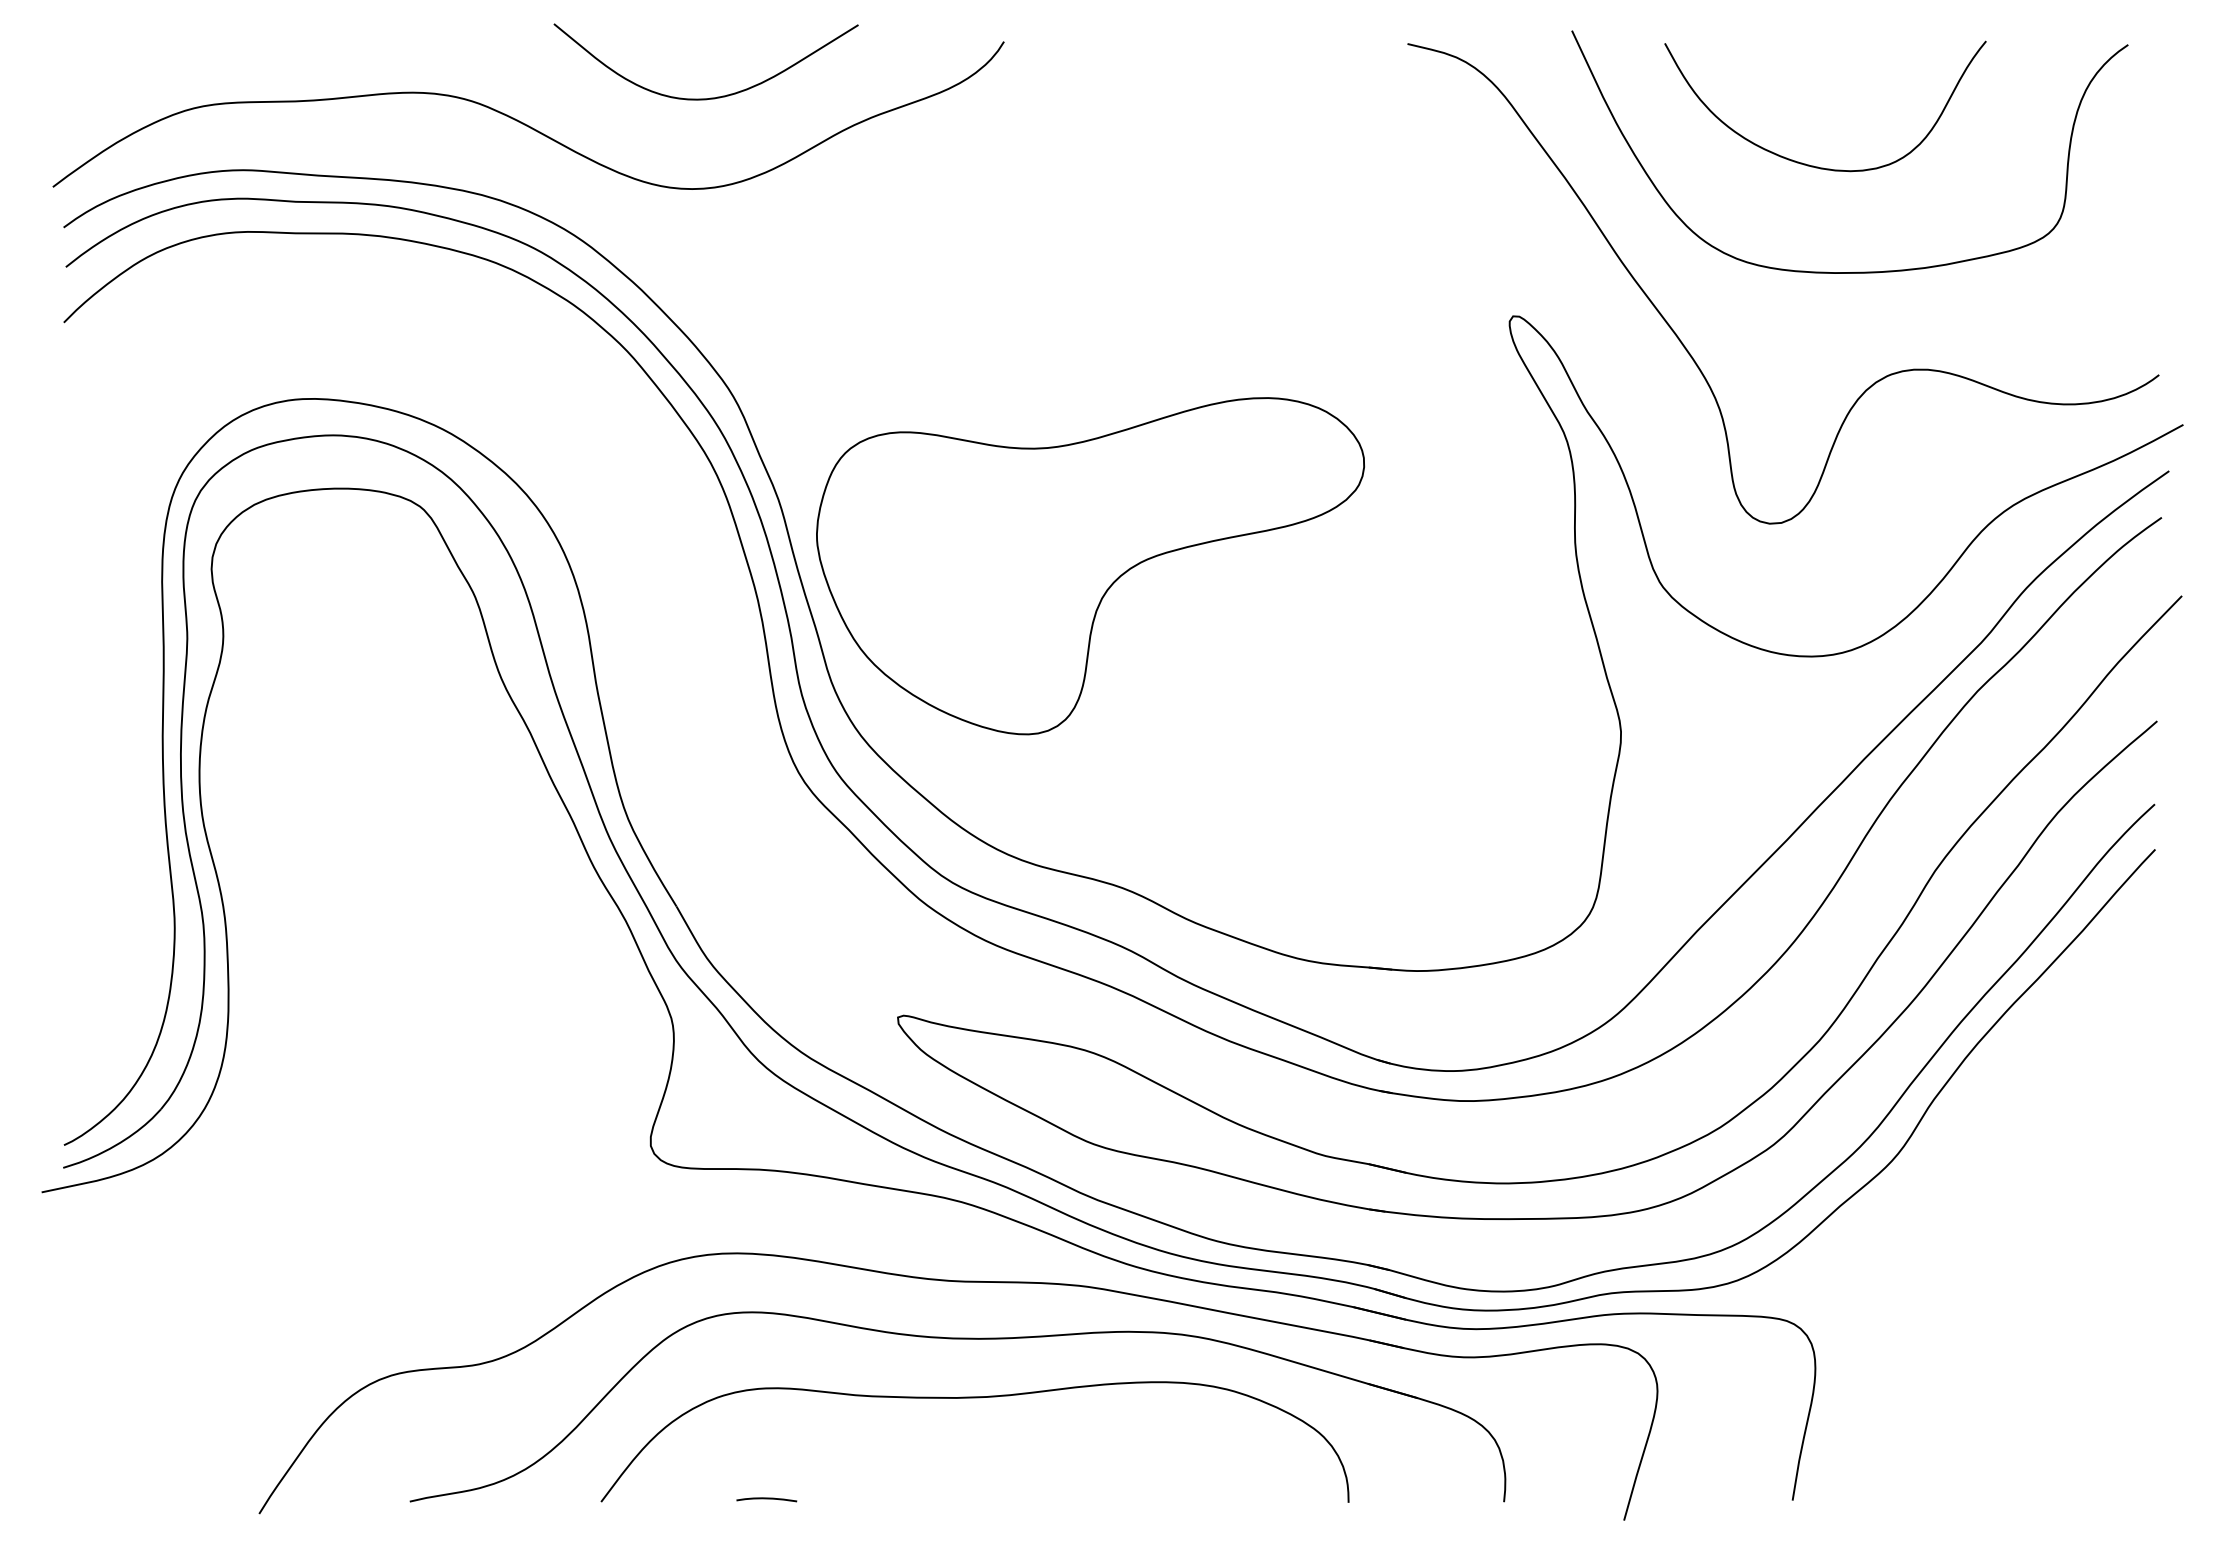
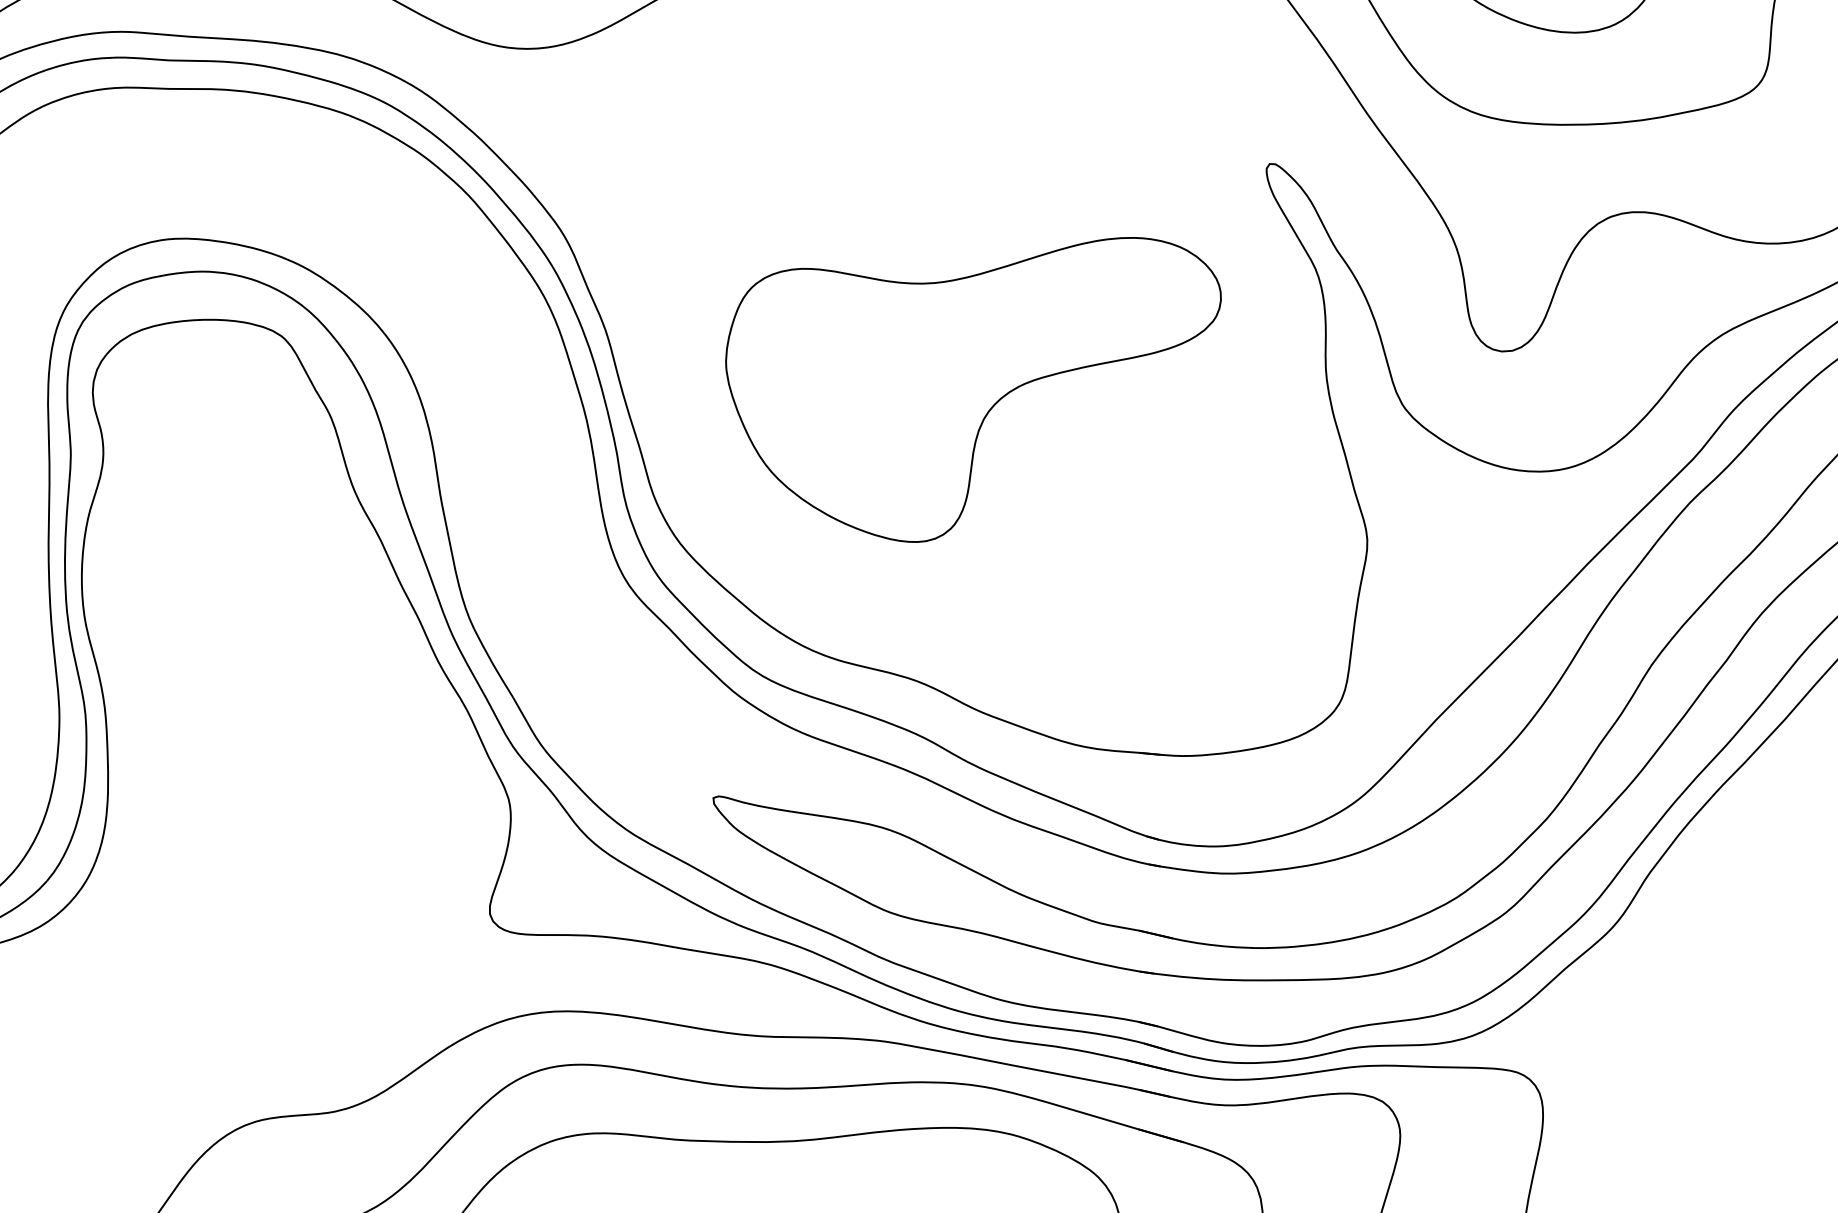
part: (1090, 566) -> (973, 390), moved

